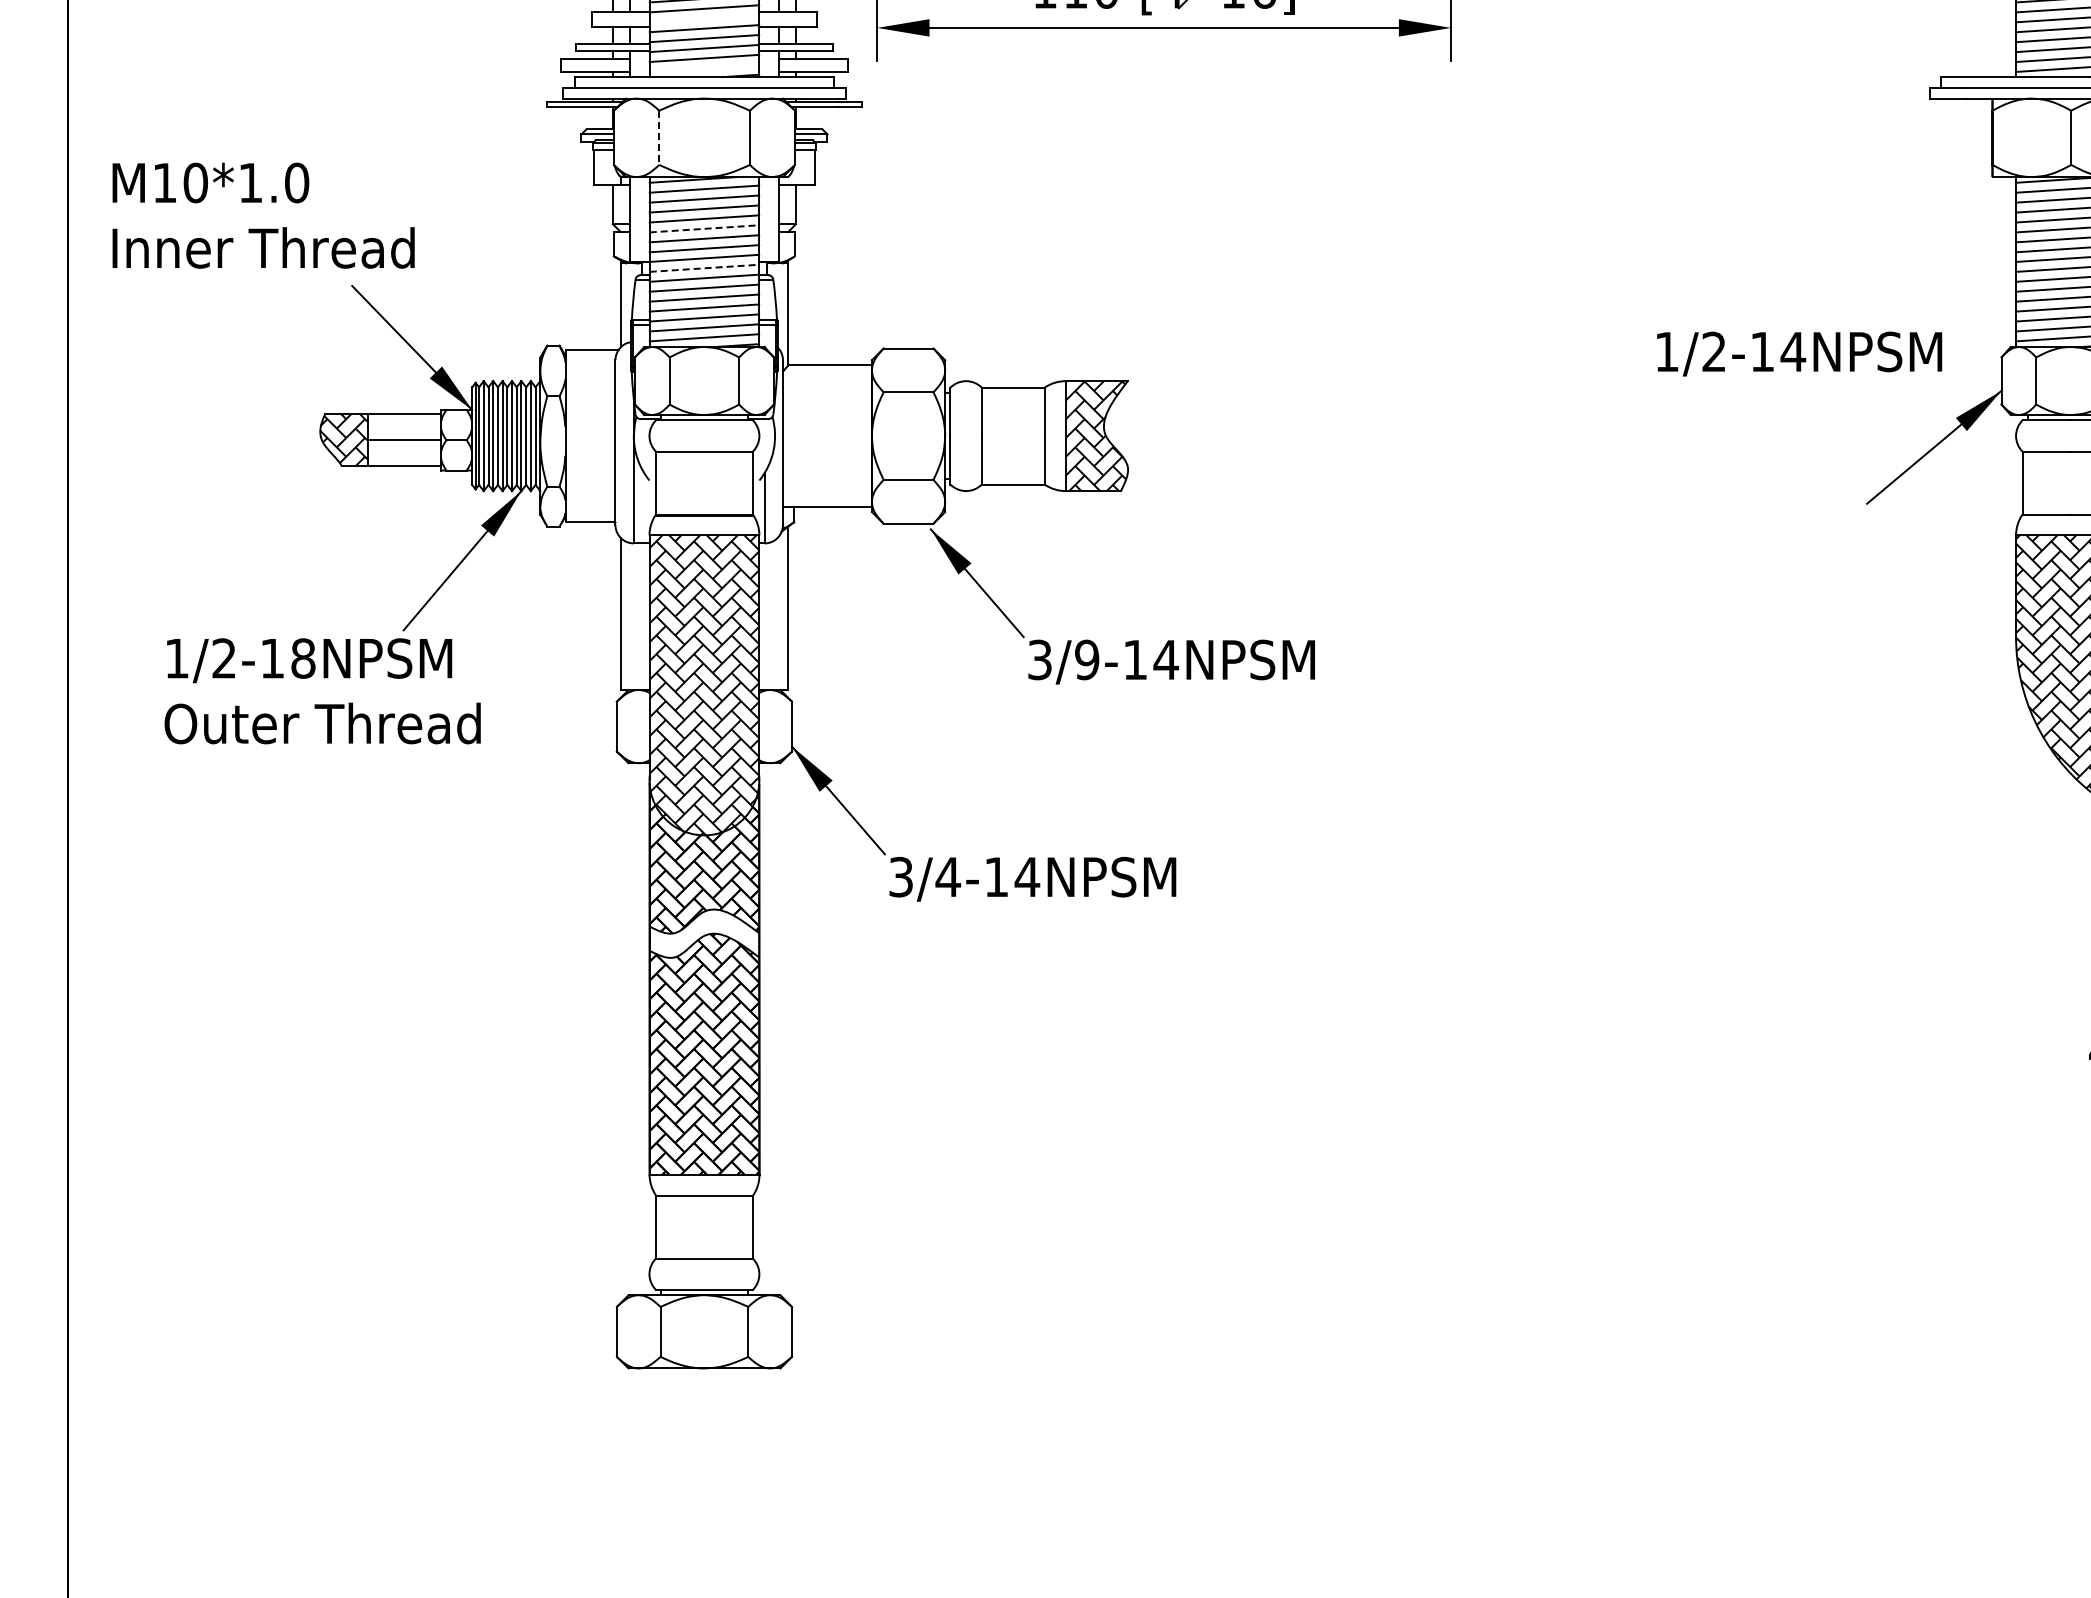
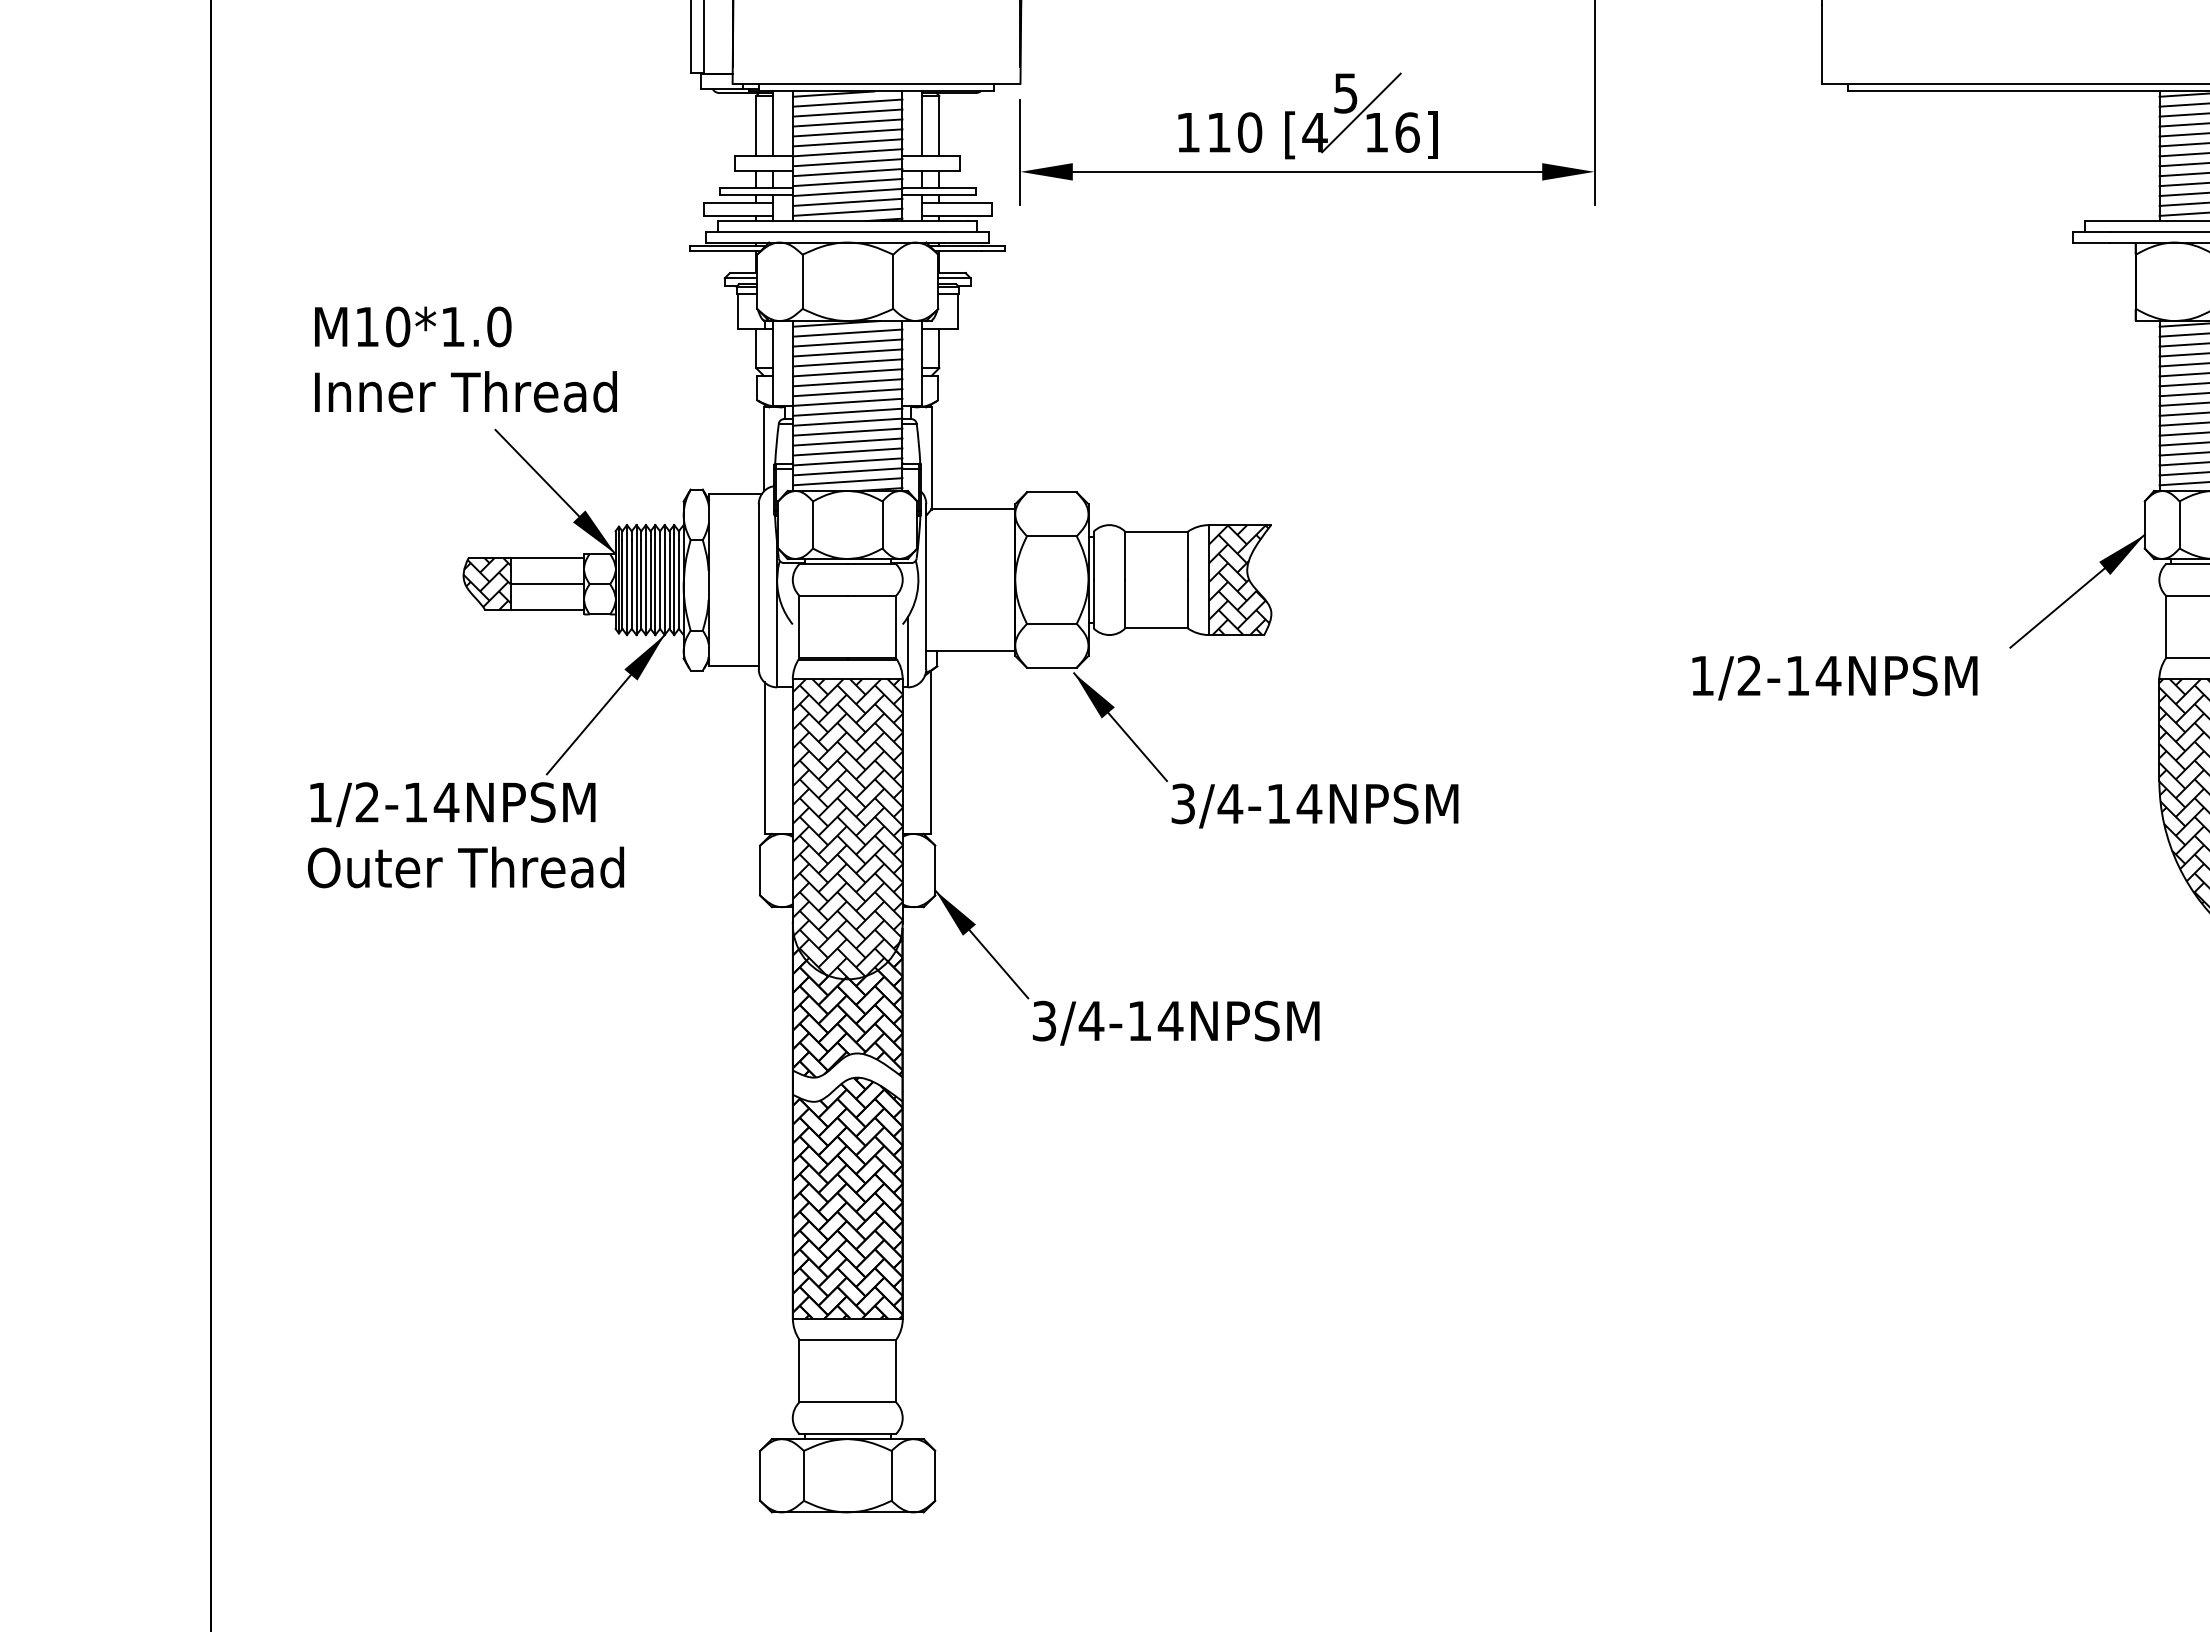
line: (704, 18) -> (847, 162), added
line: (704, 67) -> (847, 211), added
line: (659, 138) -> (802, 282), dashed -> solid
text: (263, 215) -> (465, 359), moved
line: (704, 228) -> (847, 372), dashed -> solid
line: (704, 268) -> (847, 412), dashed -> solid
text: (1799, 353) -> (1834, 677), moved
text: (303, 658) -> (446, 802), 1/2-18NPSM -> 1/2-14NPSM
text: (1087, 659) -> (1230, 803), 3/9-14NPSM -> 3/4-14NPSM

